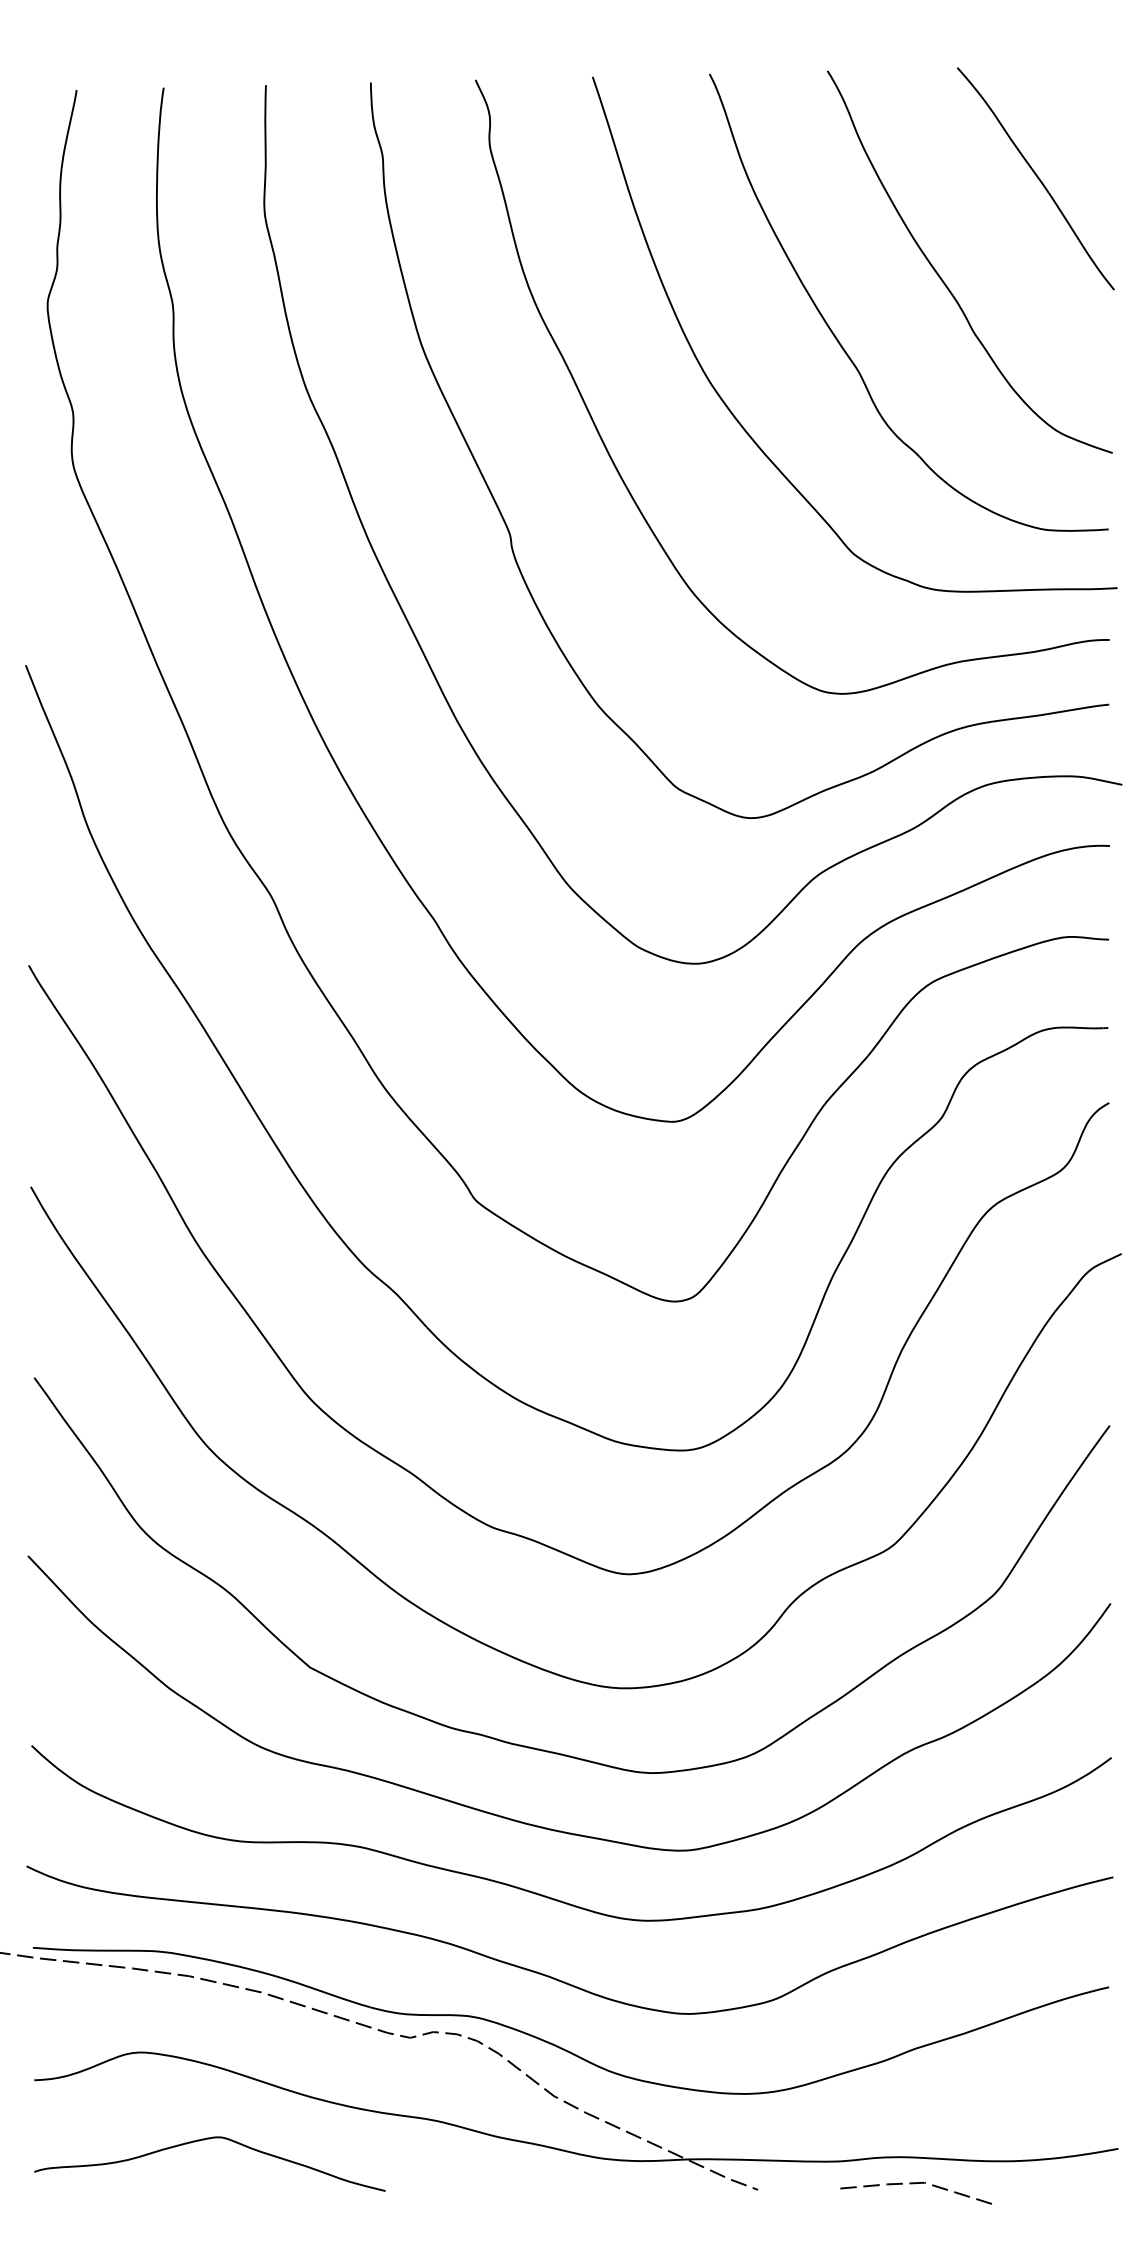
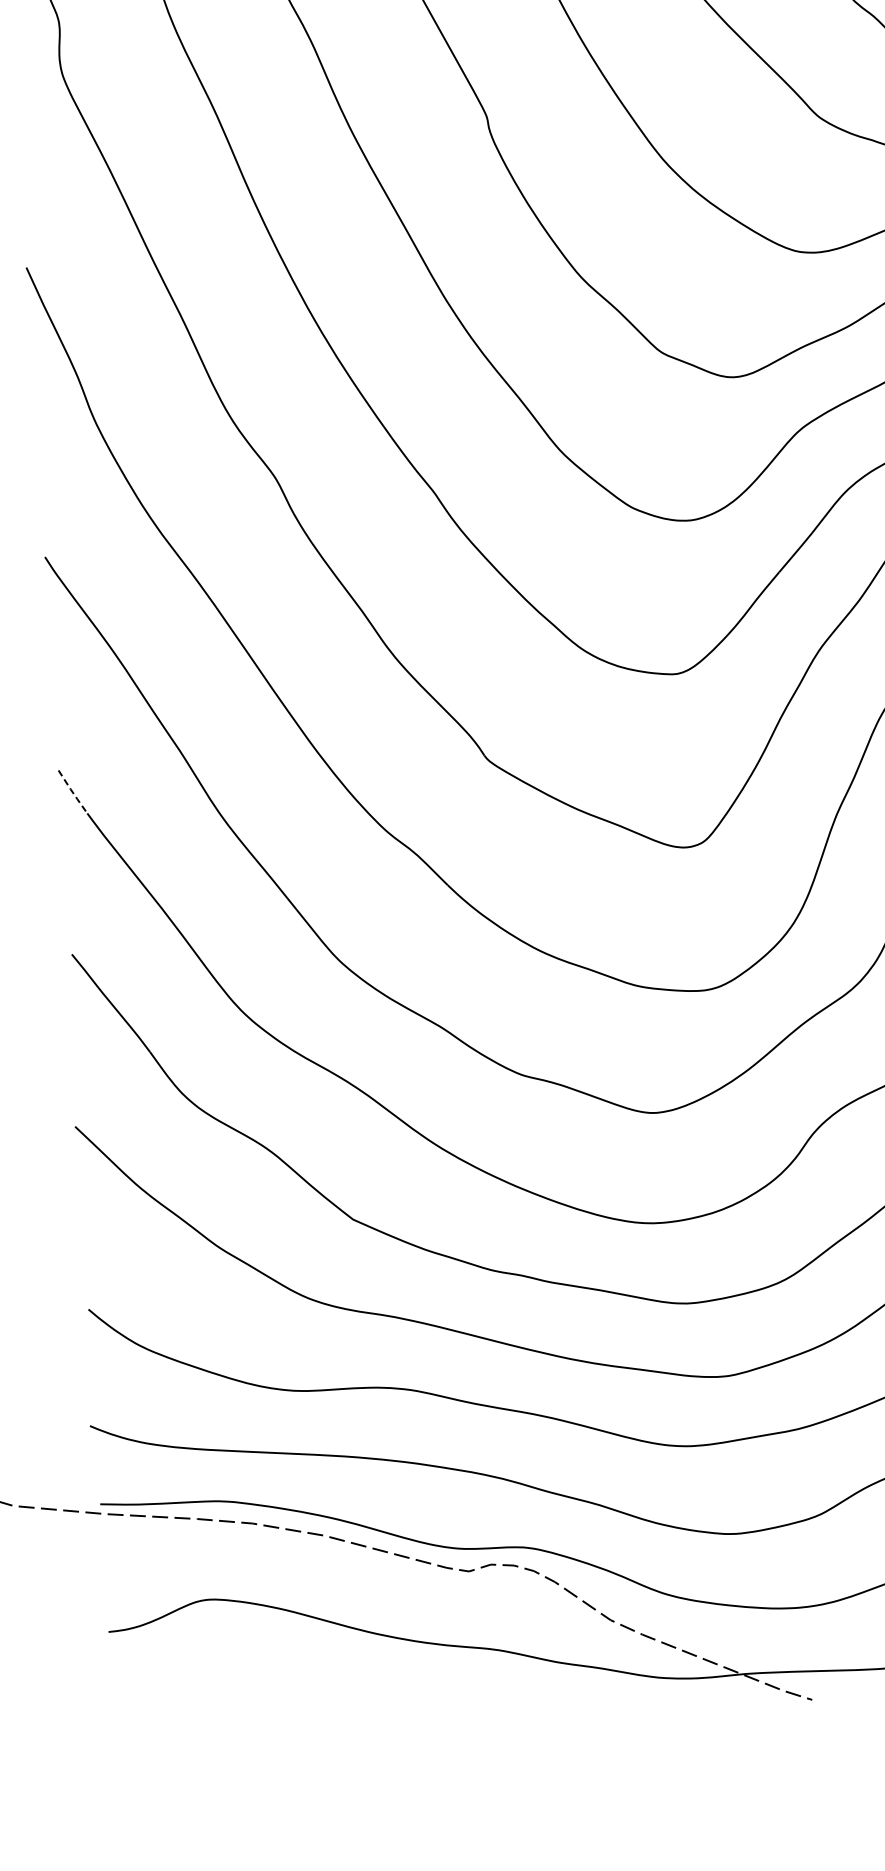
line: (44, 1210) -> (72, 792), solid -> dashed
part: (204, 2140) -> (275, 1681), removed

